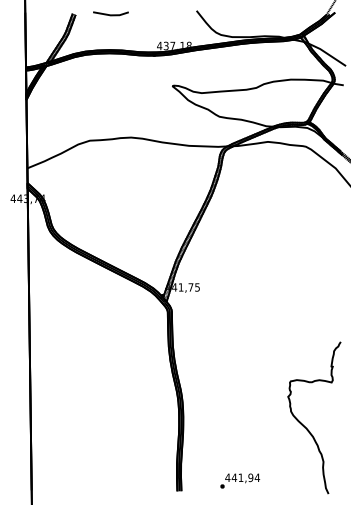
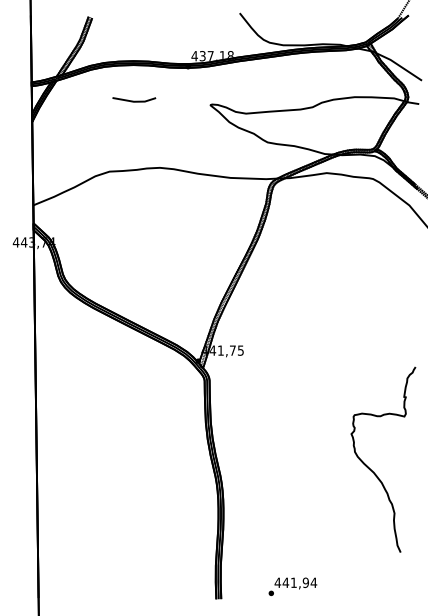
line: (111, 14) -> (134, 100), moved
curve: (305, 426) -> (372, 470), moved

